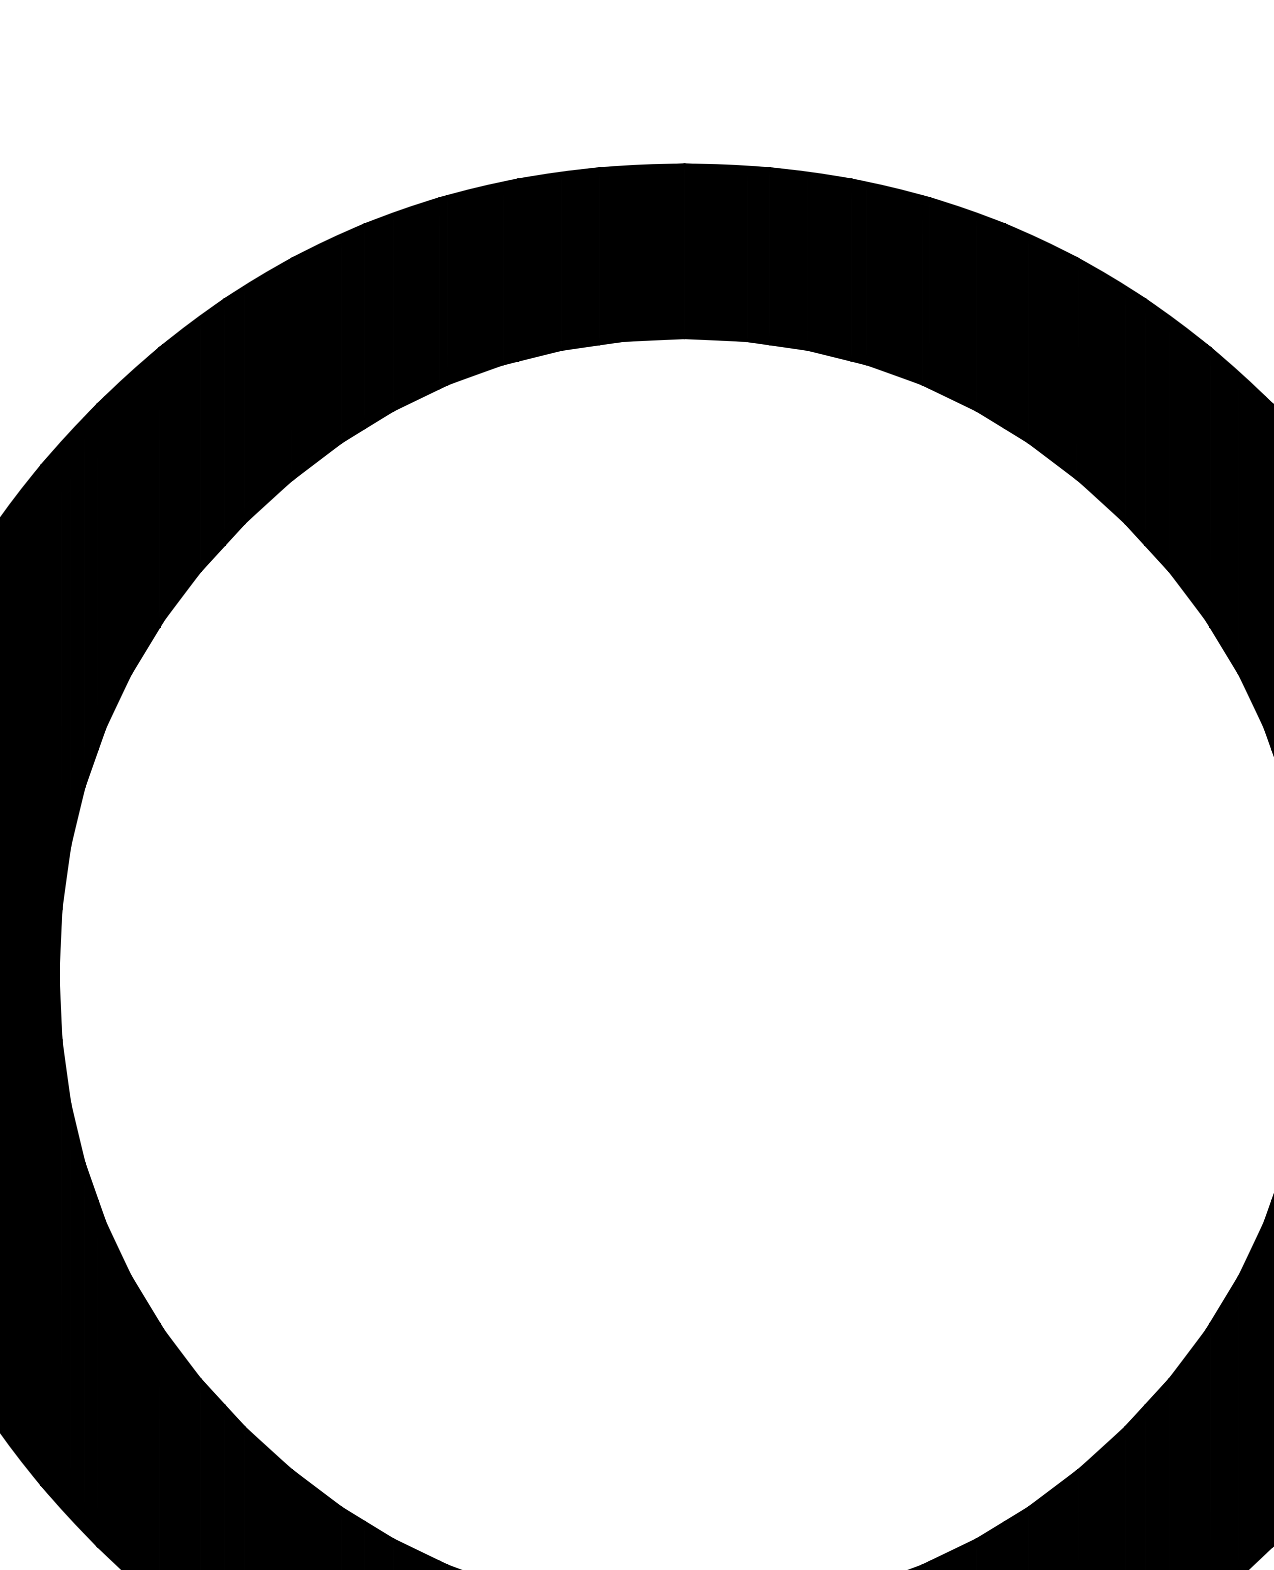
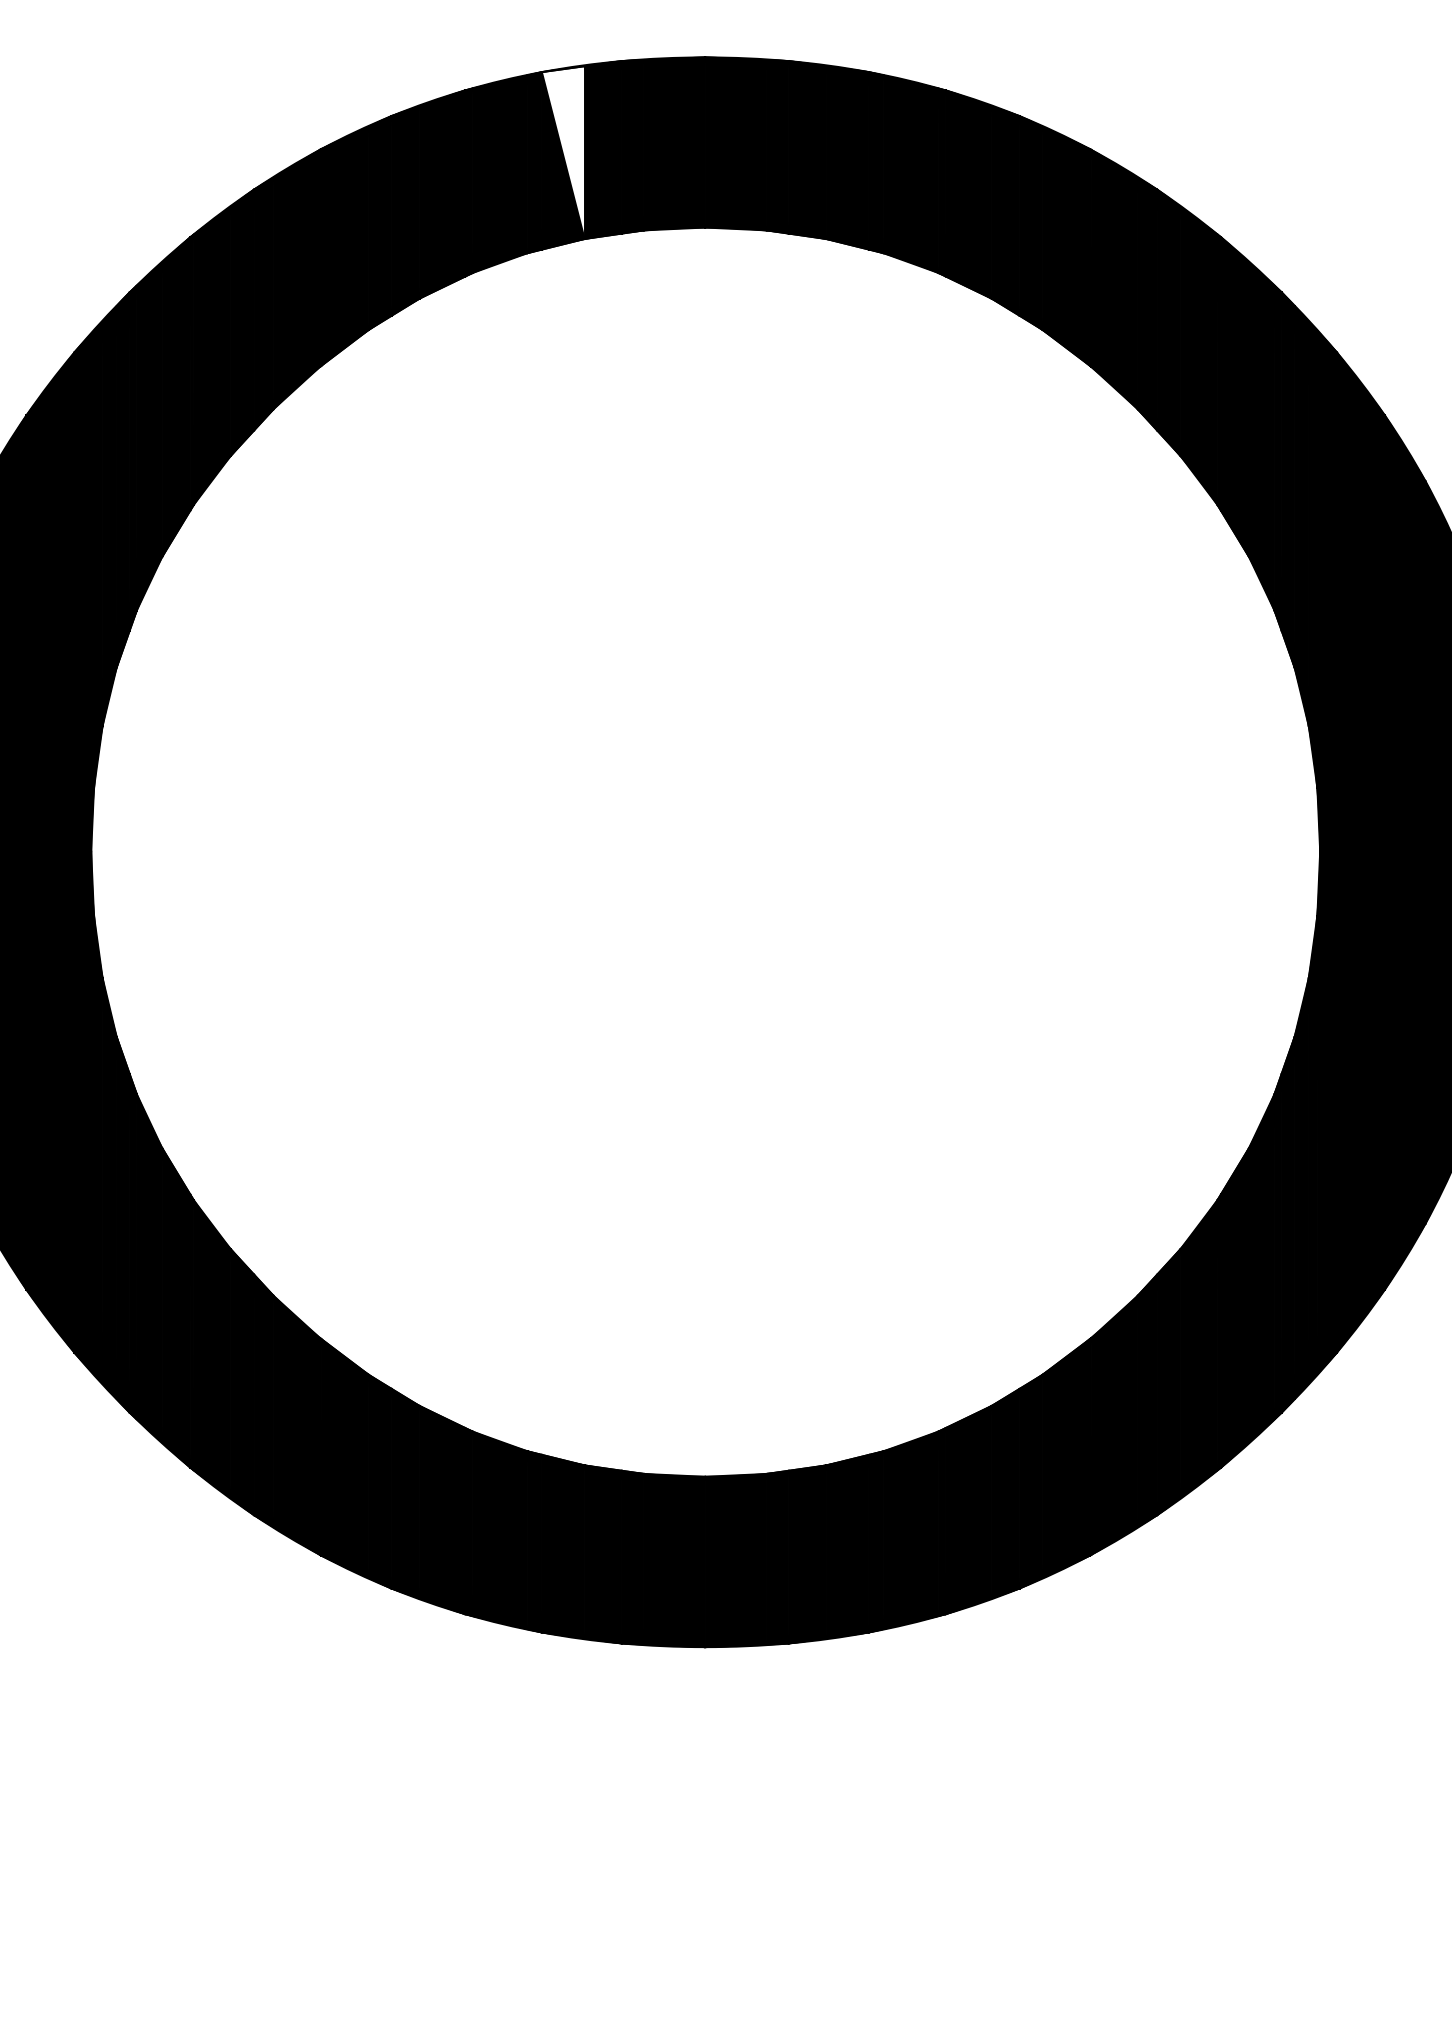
fill: (539, 261) -> (562, 152), removed

